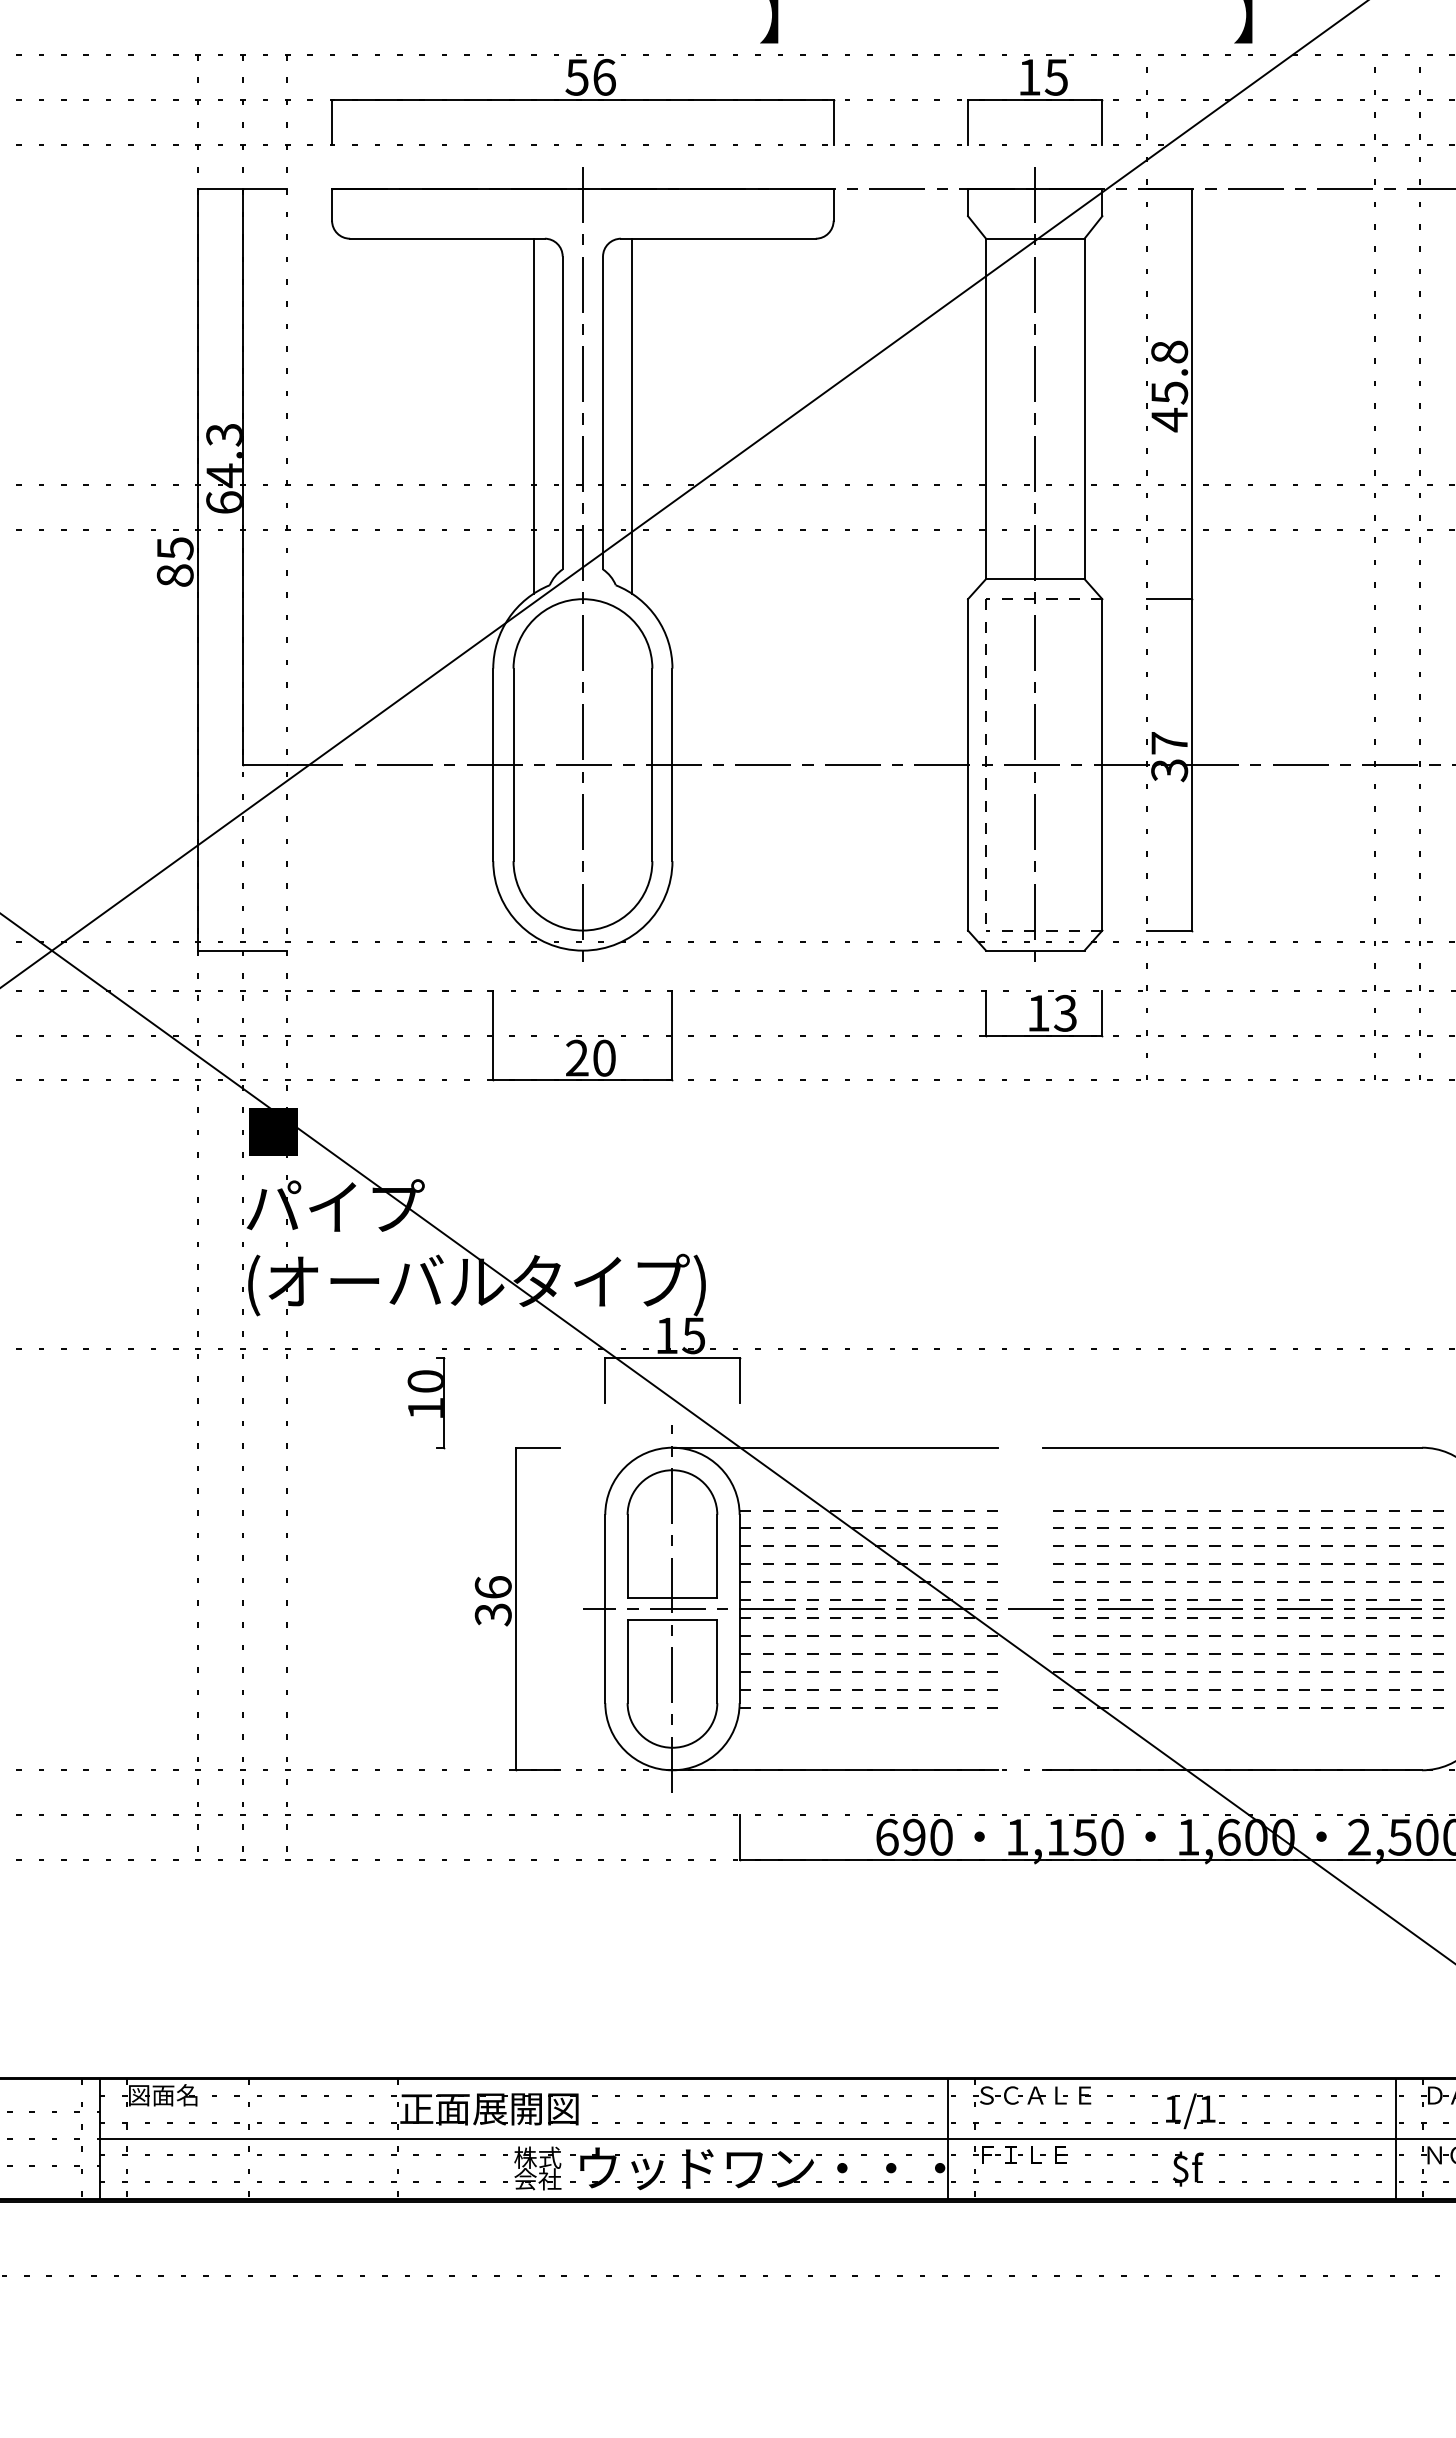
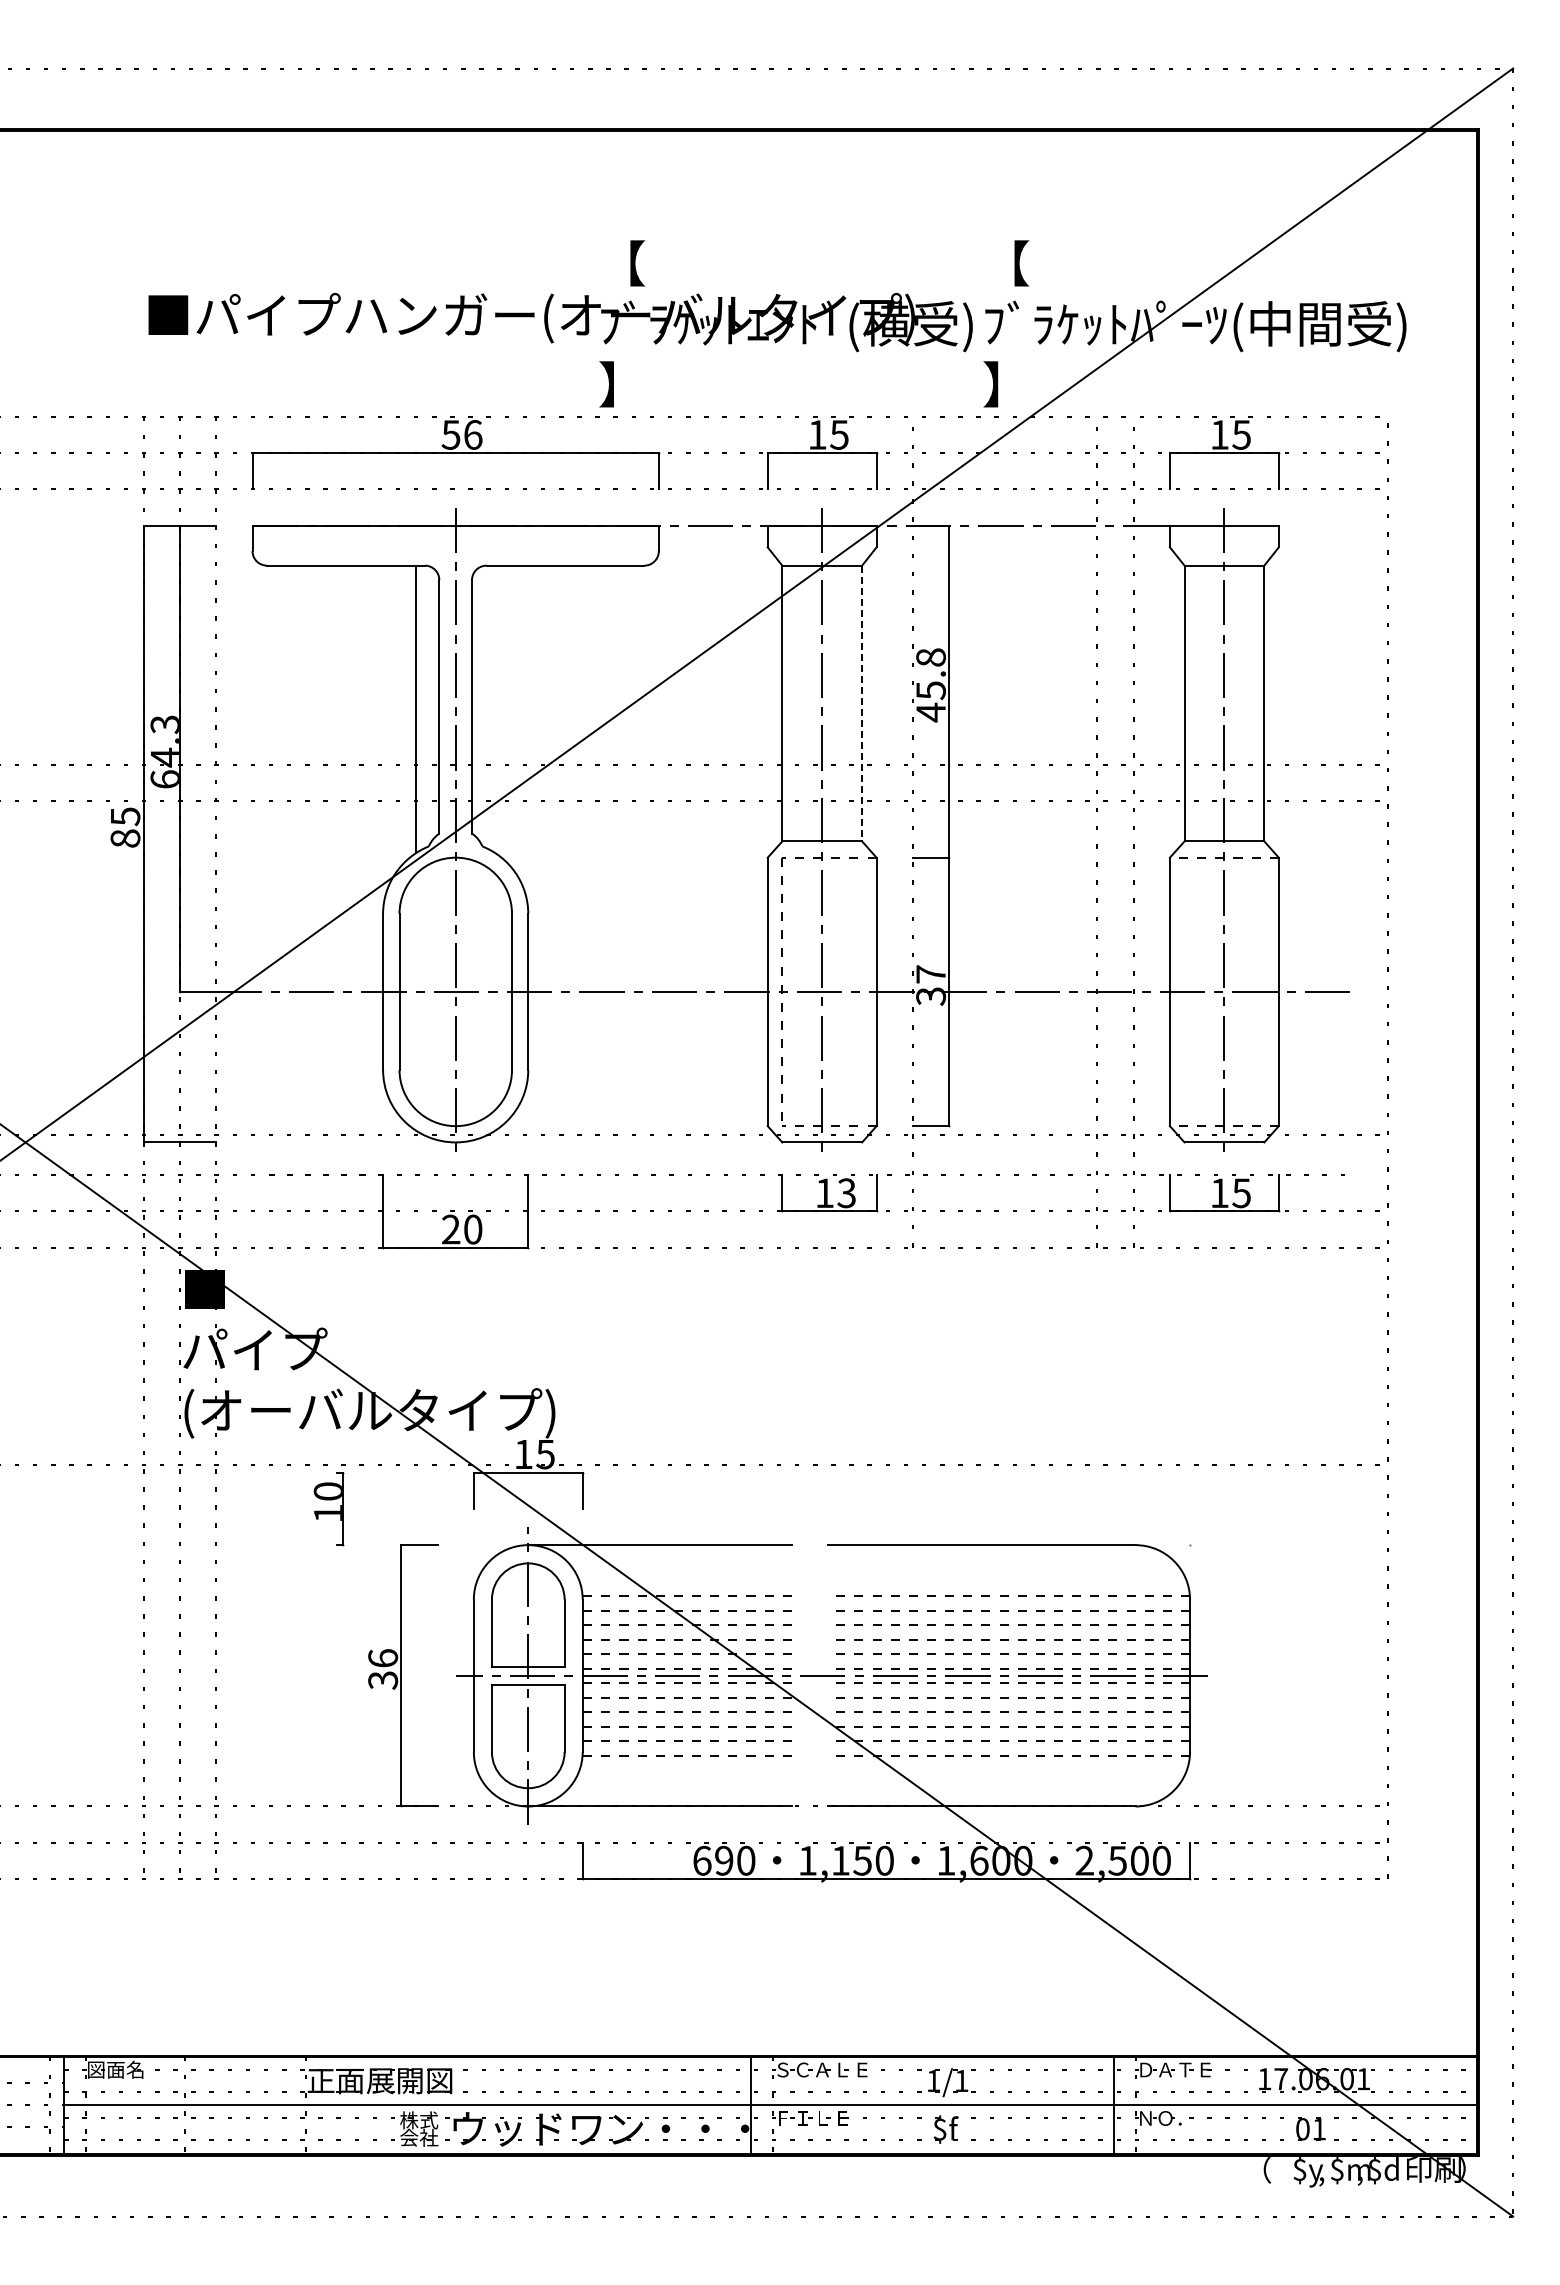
line: (1084, 408) -> (862, 703), solid -> dashed
line: (632, 416) -> (495, 709), removed

